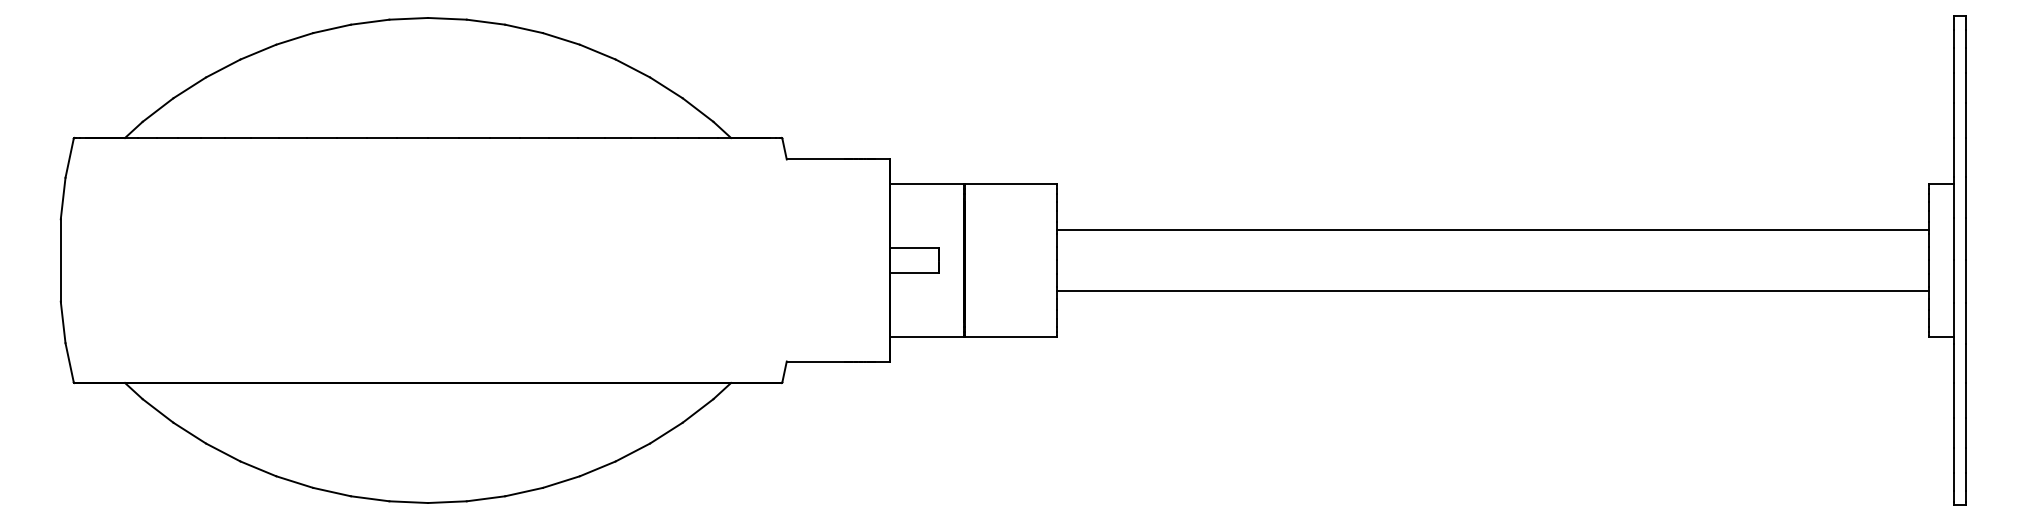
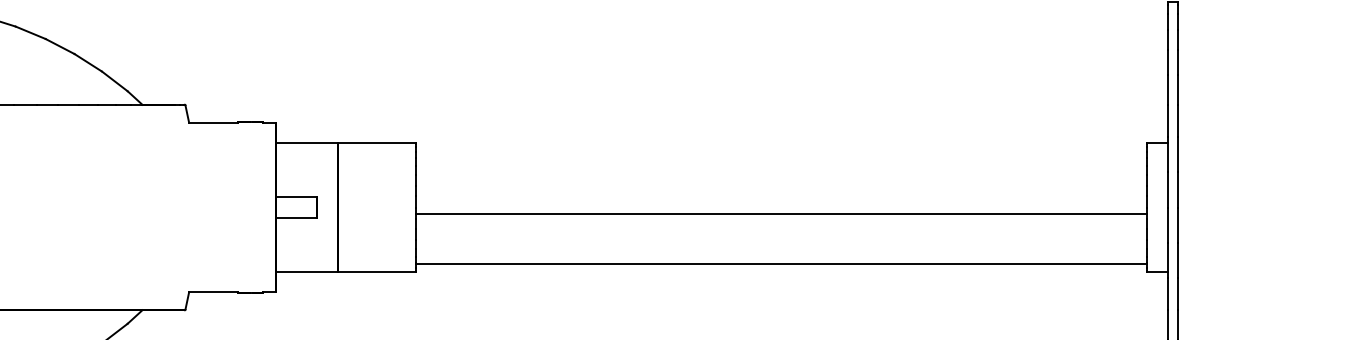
line: (1492, 229) -> (780, 213), moved
line: (1492, 291) -> (780, 264), moved

